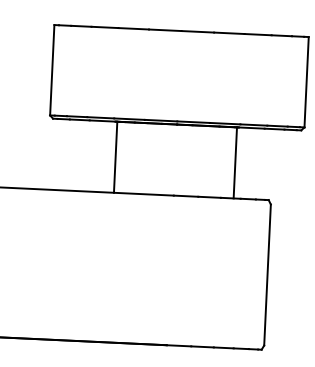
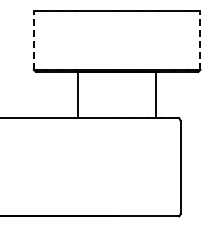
line: (51, 70) -> (33, 40), solid -> dashed
line: (306, 82) -> (200, 40), solid -> dashed

